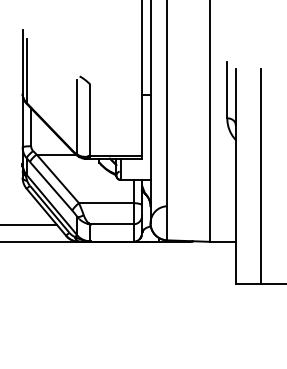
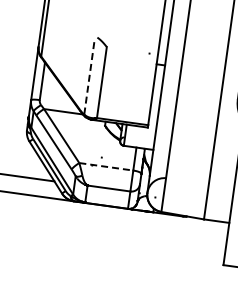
line: (77, 116) -> (89, 76), solid -> dashed
line: (106, 203) -> (106, 167), solid -> dashed

